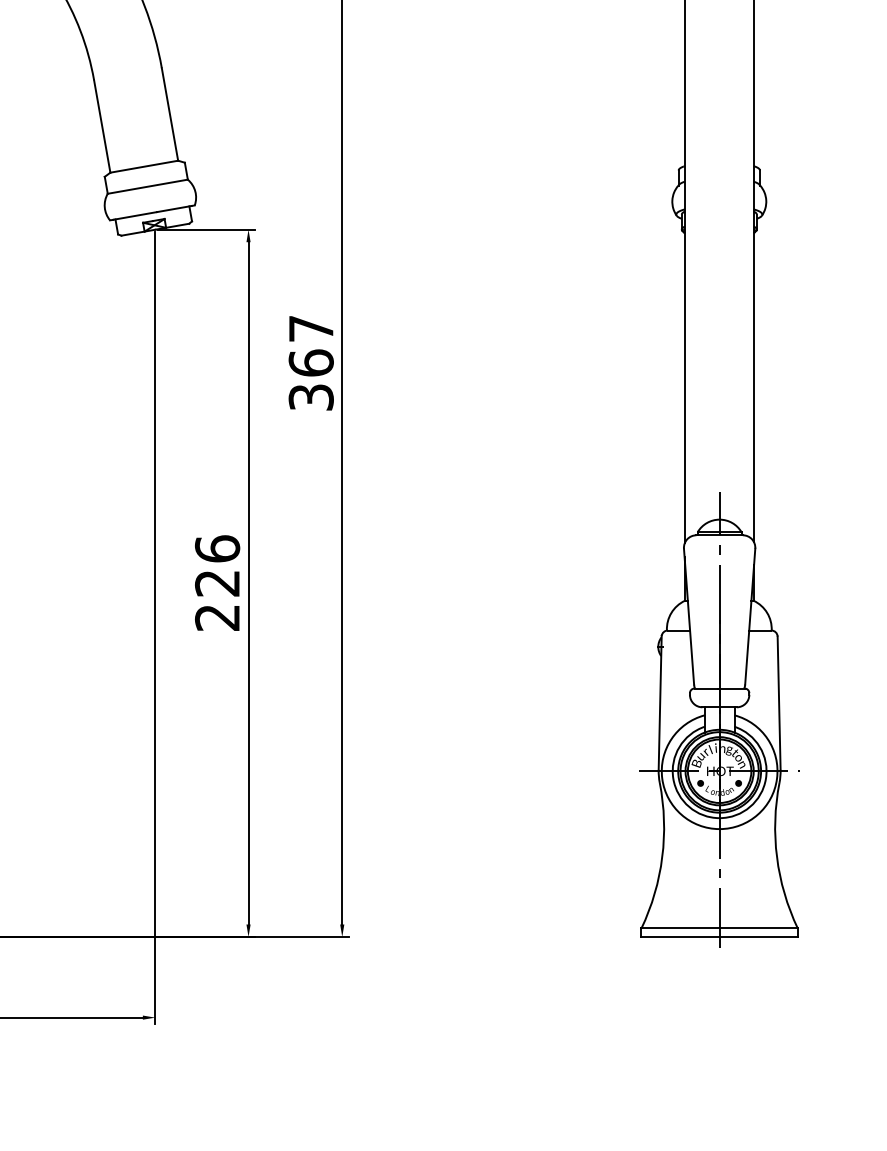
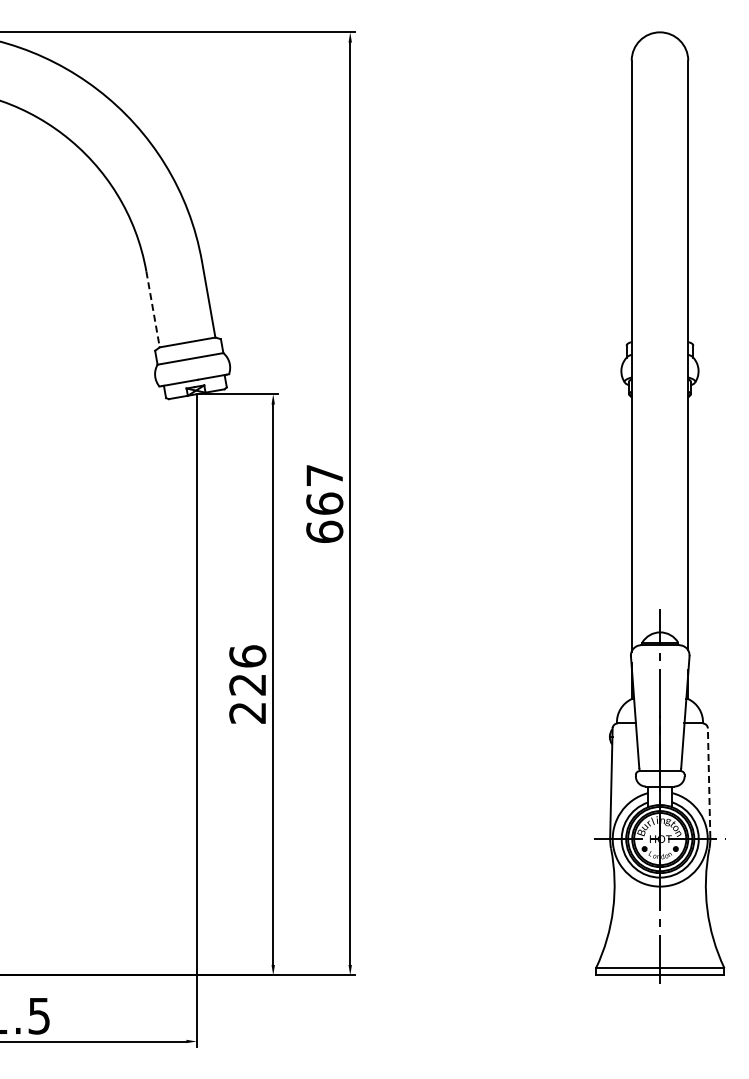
line: (102, 126) -> (153, 309), solid -> dashed
text: (310, 396) -> (324, 531), 367 -> 667
line: (779, 703) -> (709, 783), solid -> dashed

